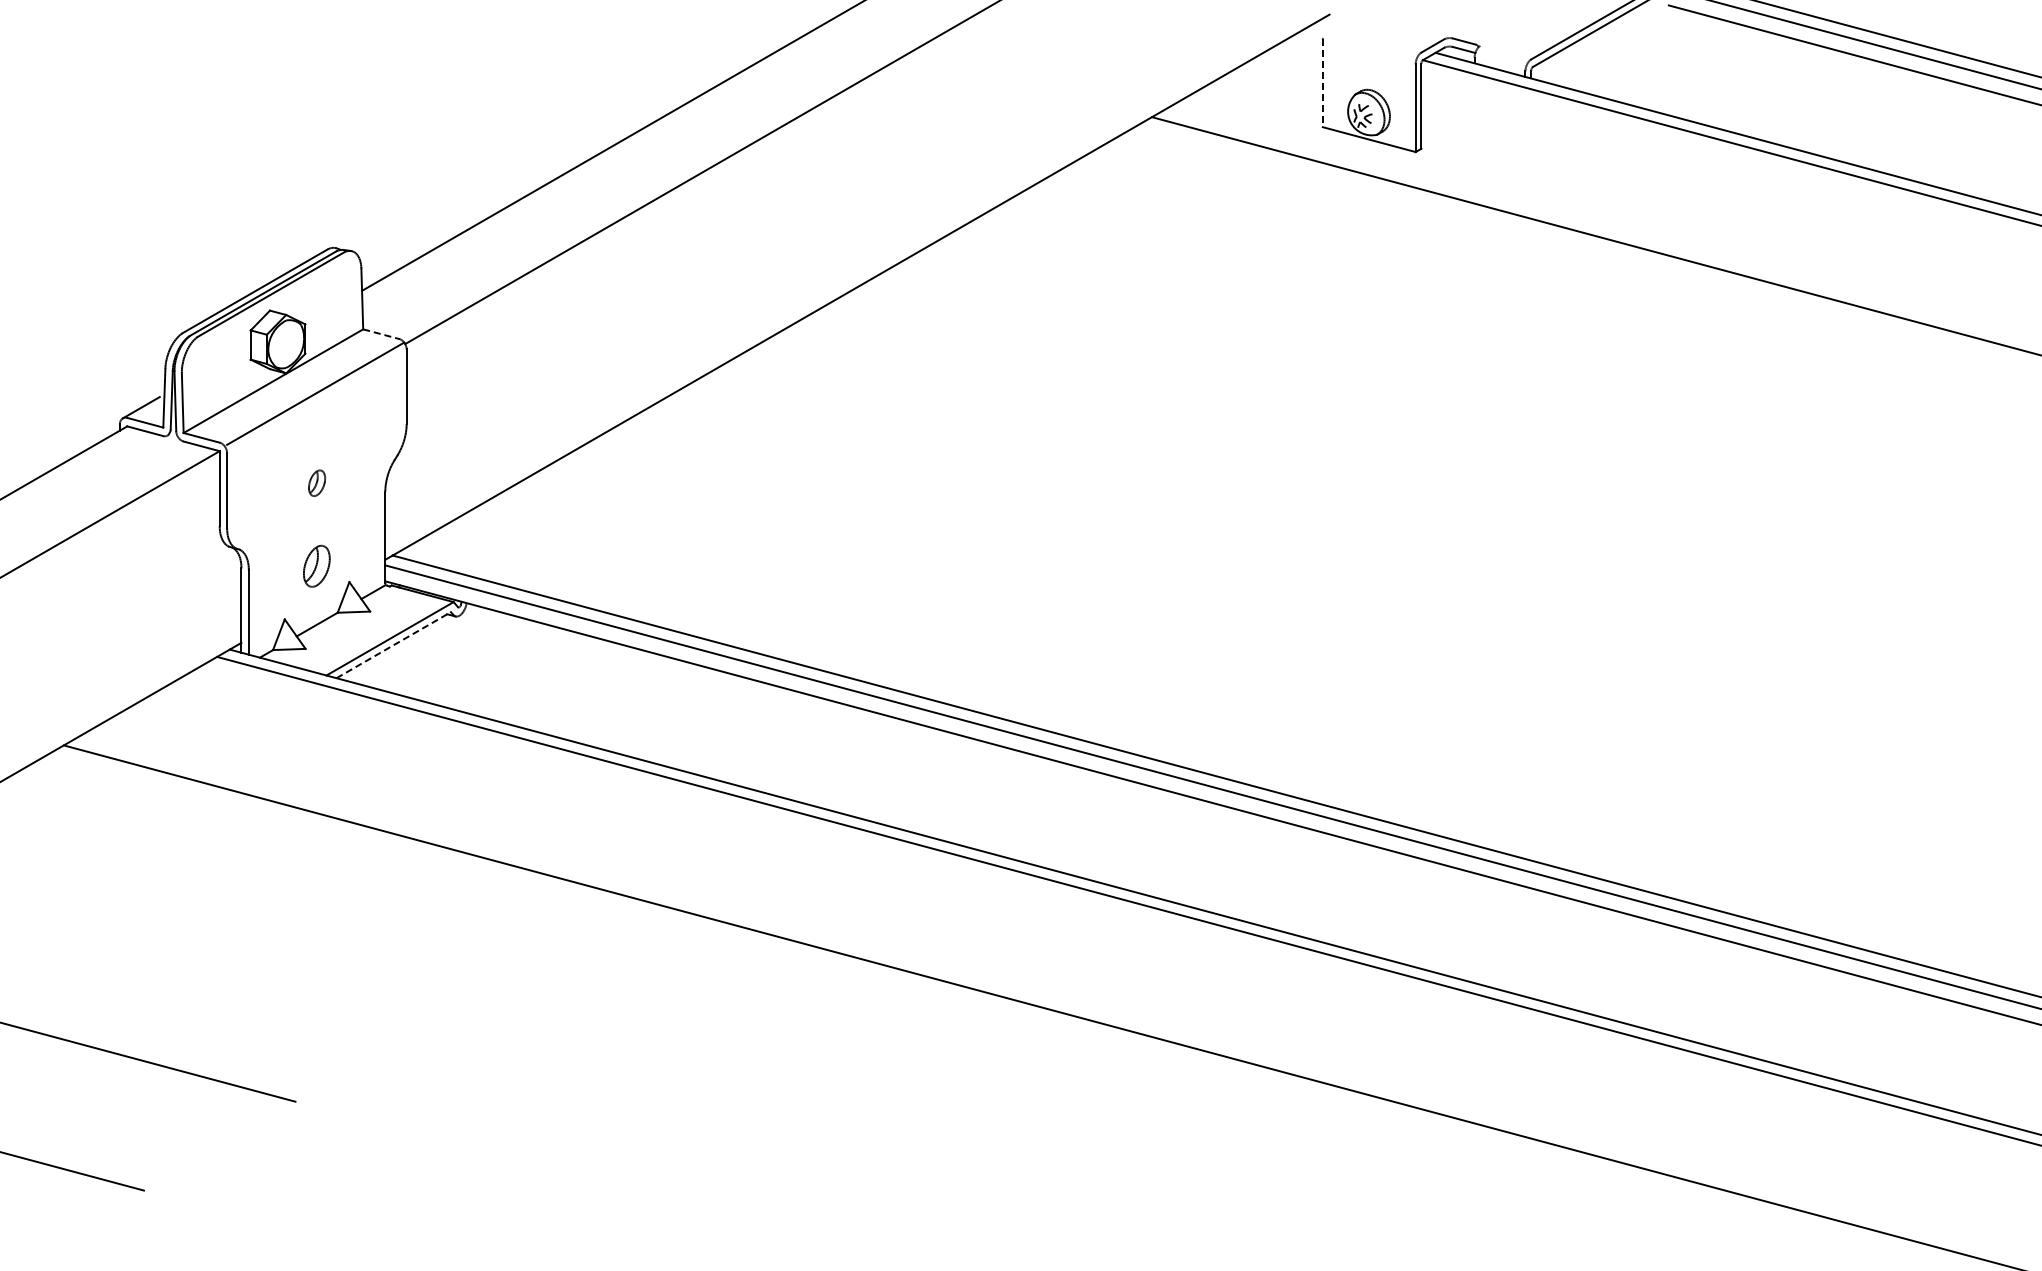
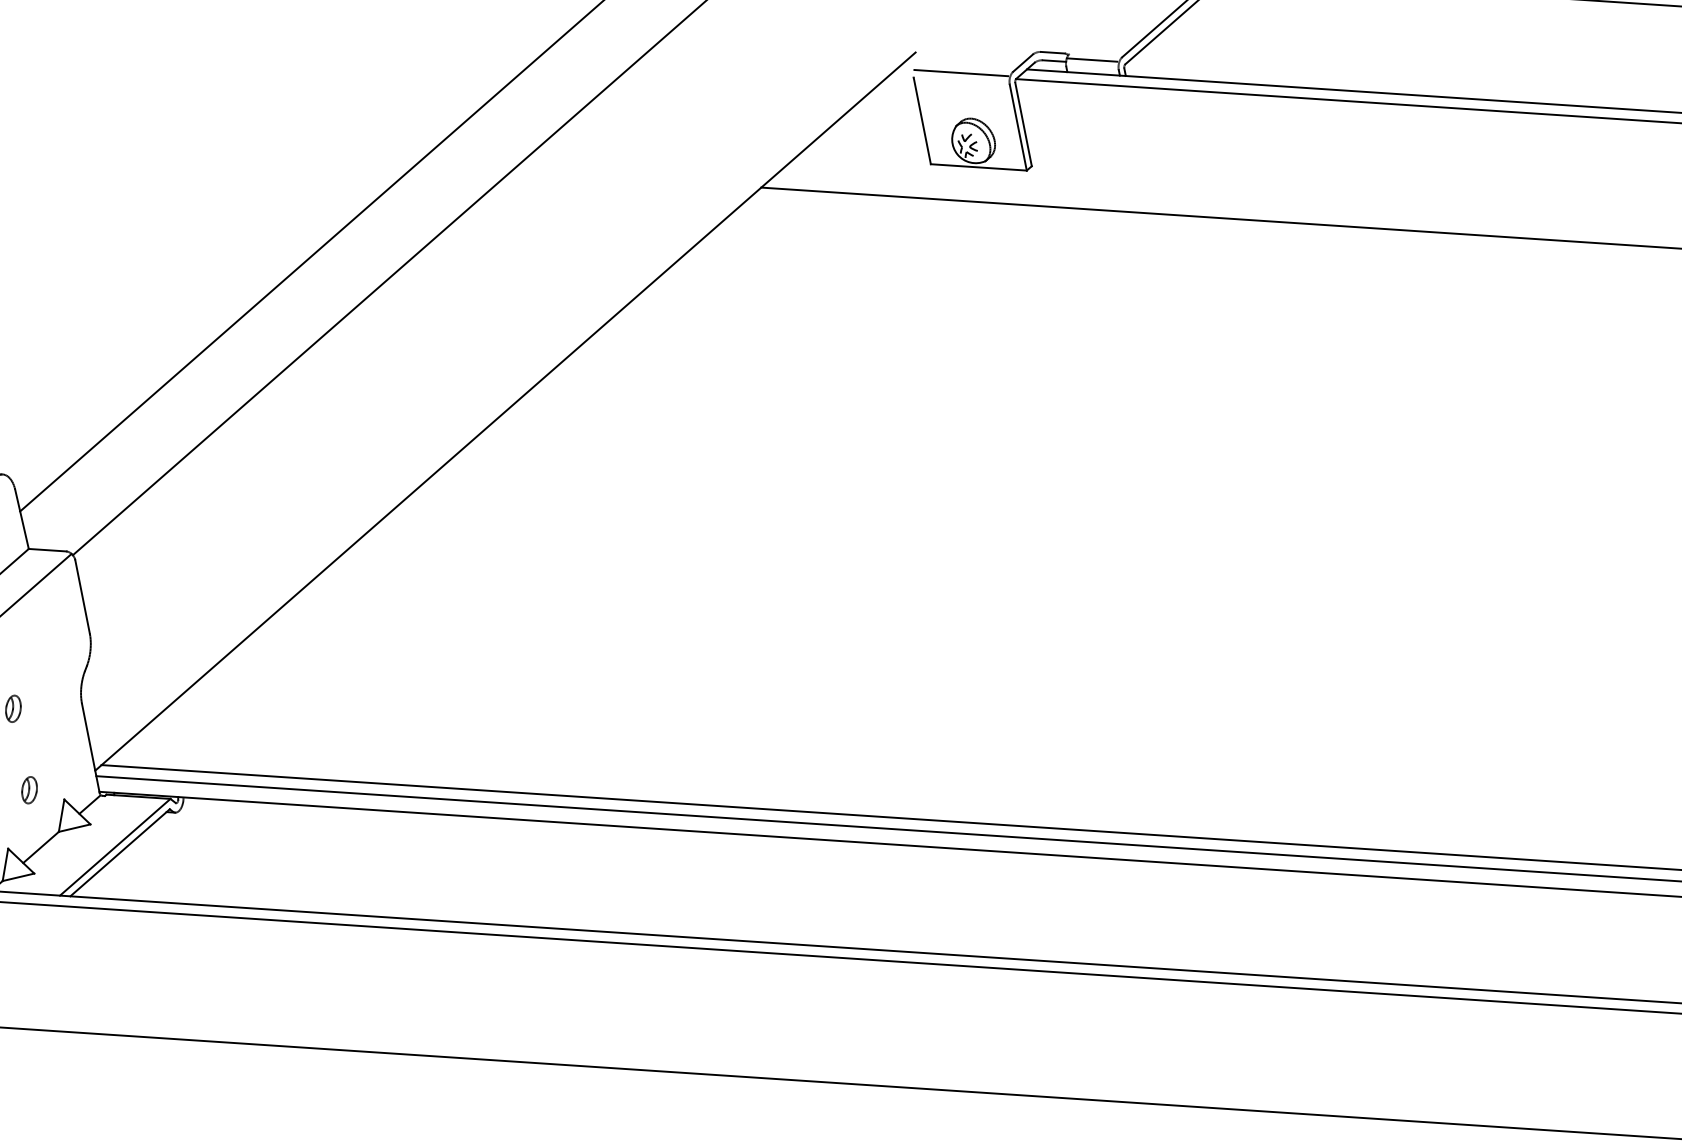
line: (1369, 43) -> (960, 73), added
line: (1500, 55) -> (1091, 59), added
line: (1322, 83) -> (922, 121), dashed -> solid
line: (382, 334) -> (48, 550), dashed -> solid
part: (317, 565) -> (29, 789), size x0.62
line: (394, 644) -> (120, 852), dashed -> solid

